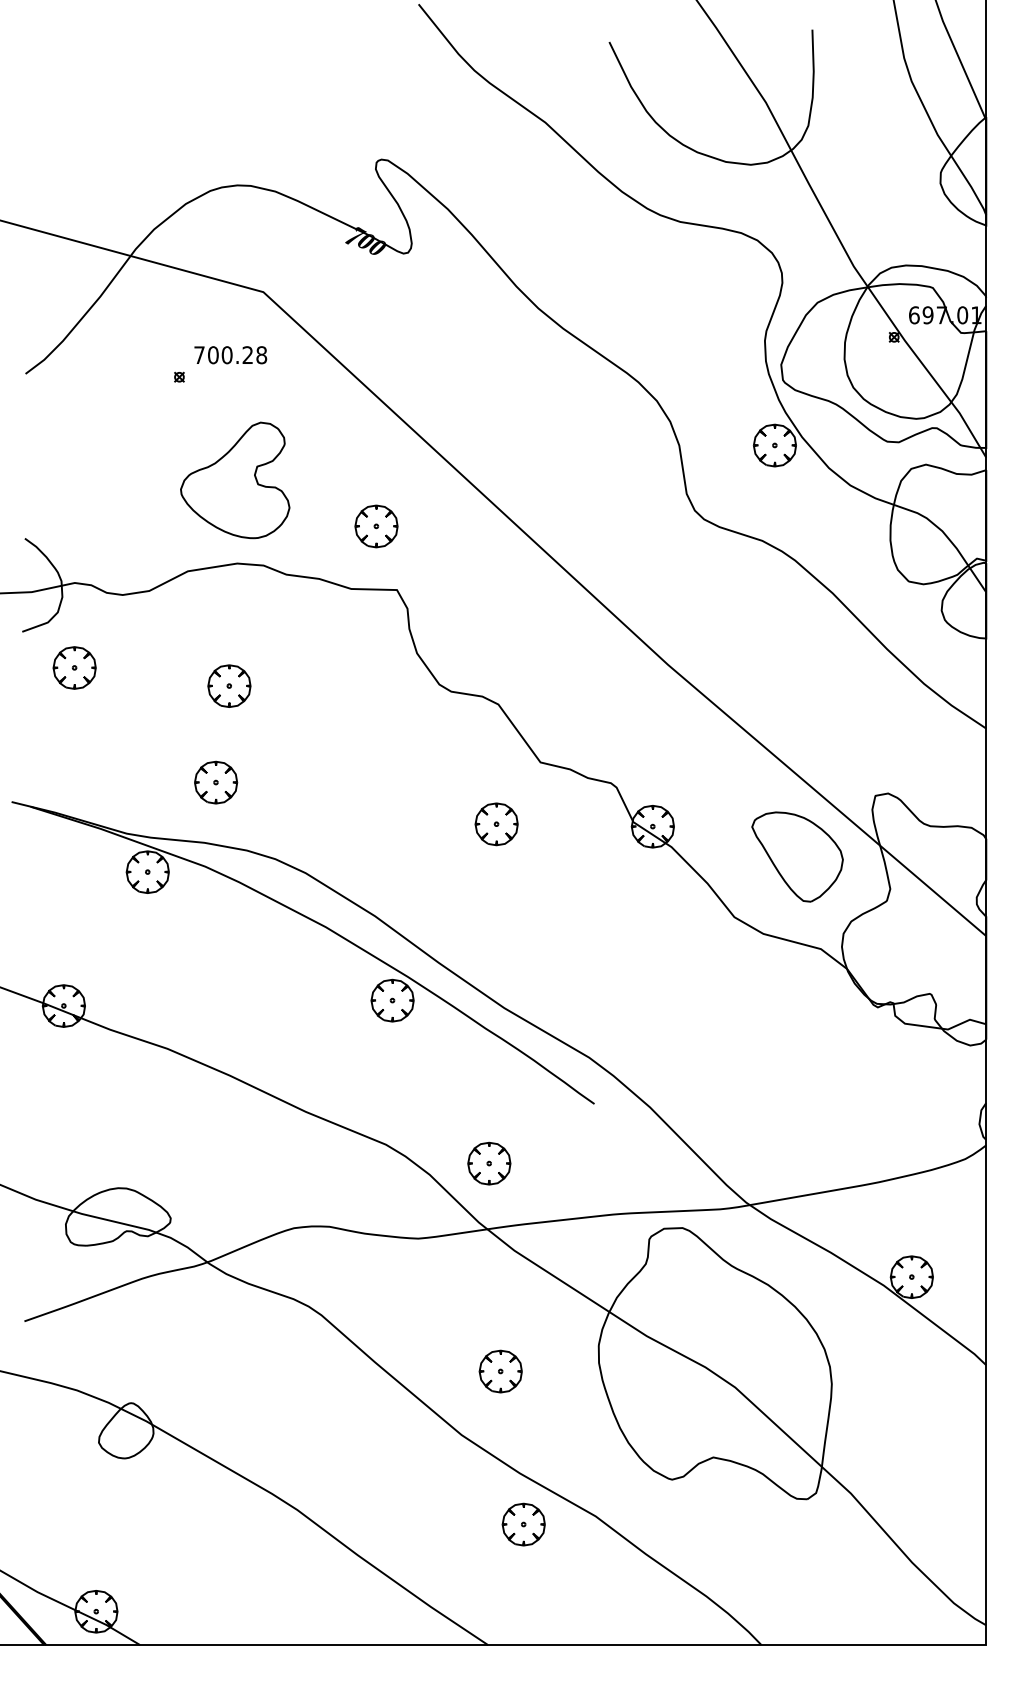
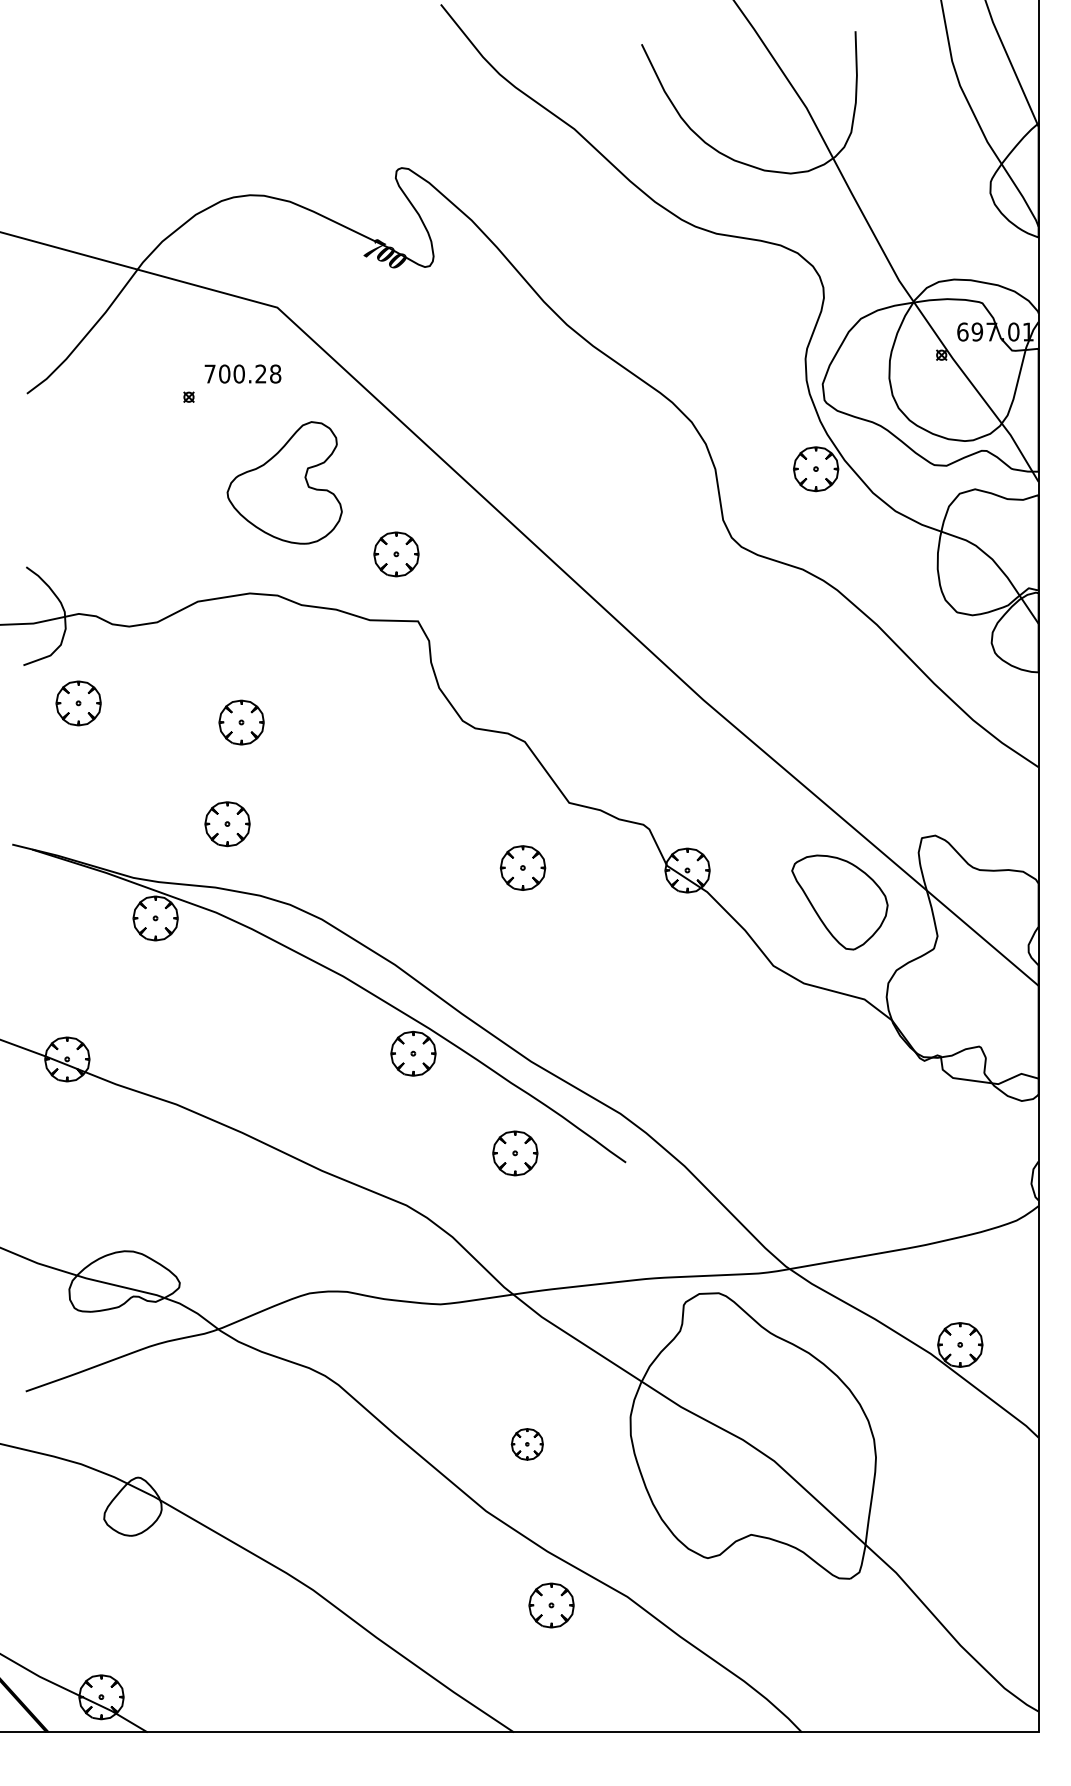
part: (235, 480) -> (284, 482), moved
part: (489, 1163) -> (515, 1153), moved
part: (500, 1371) -> (527, 1444), size x0.7

